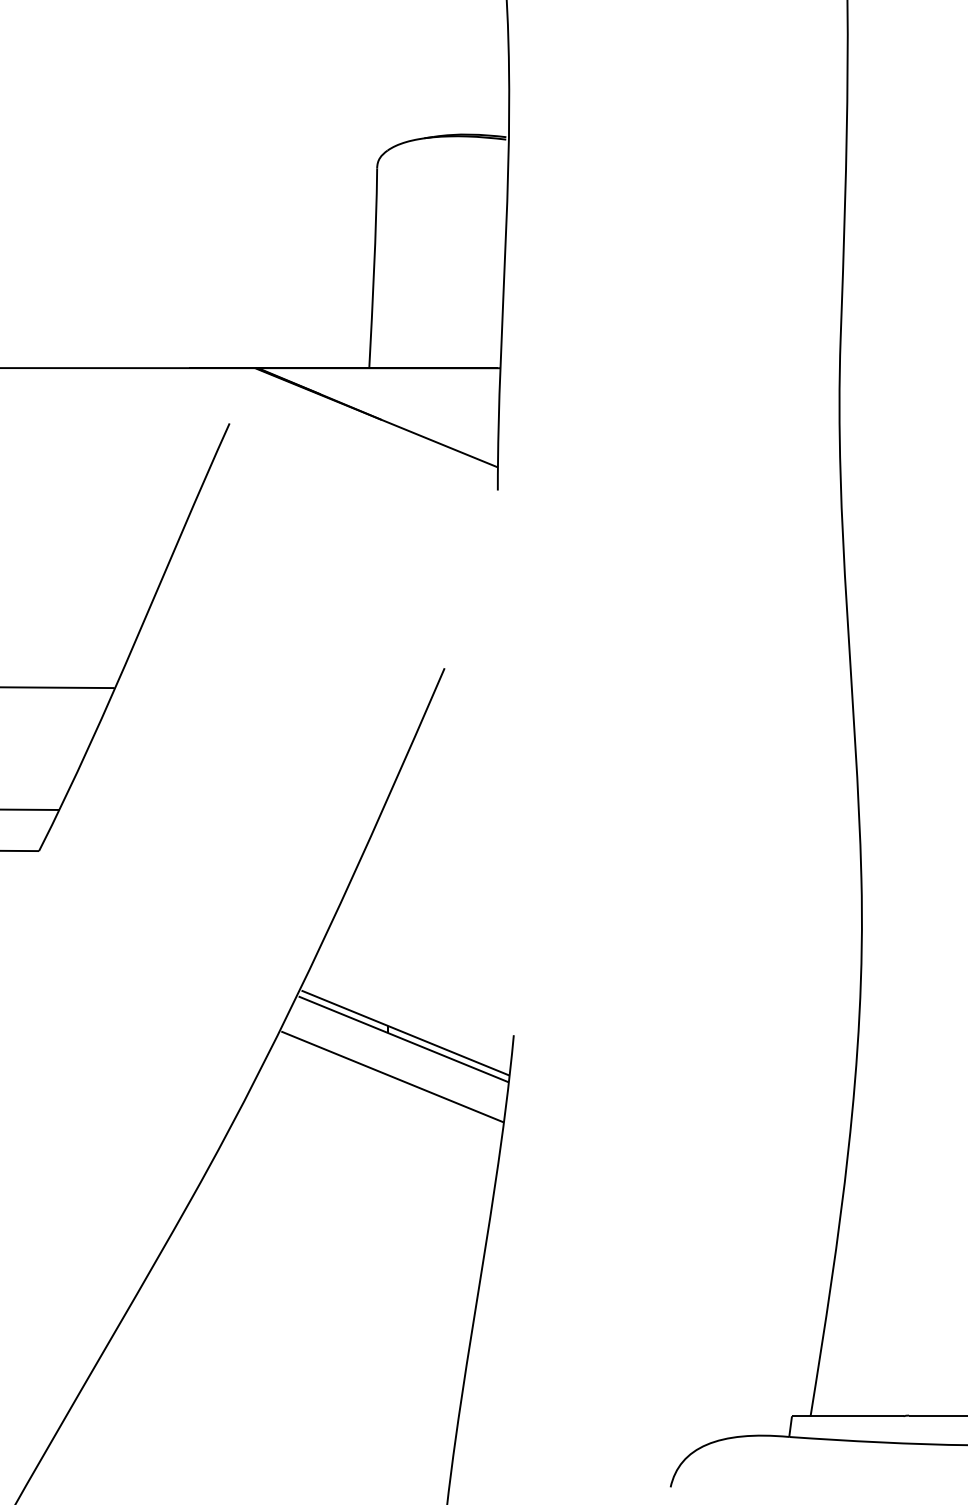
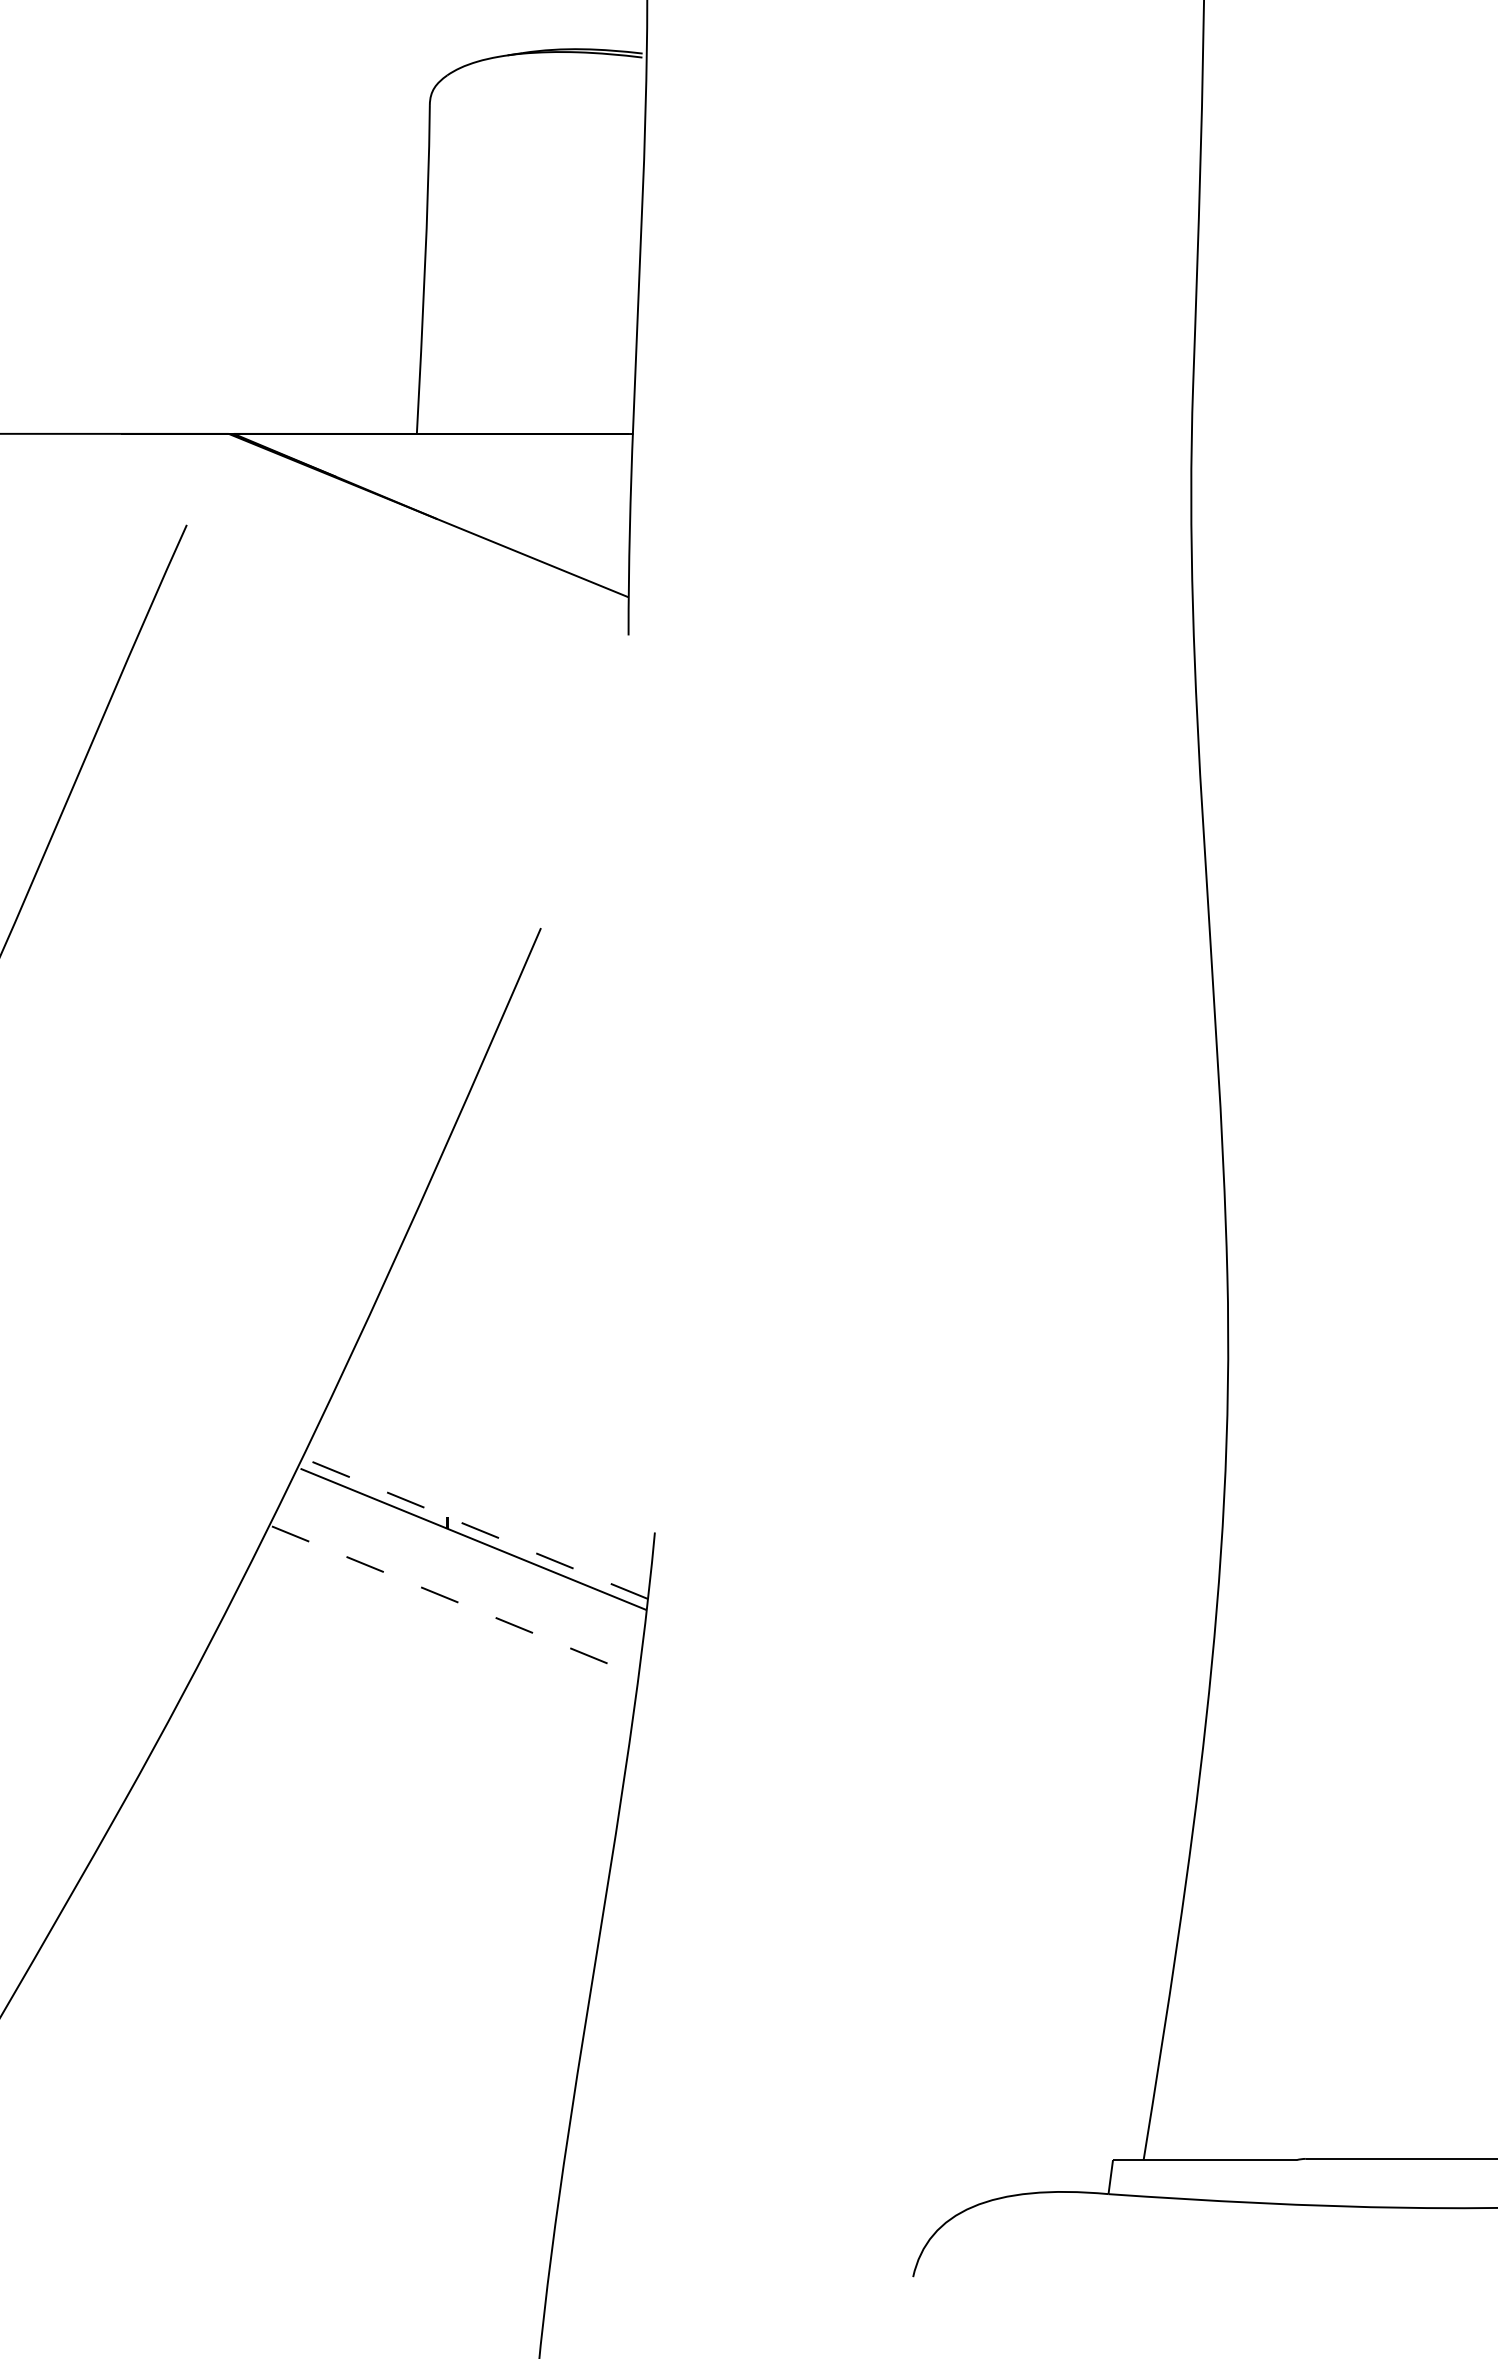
line: (405, 1032) -> (476, 1528), solid -> dashed
line: (393, 1077) -> (456, 1602), solid -> dashed

